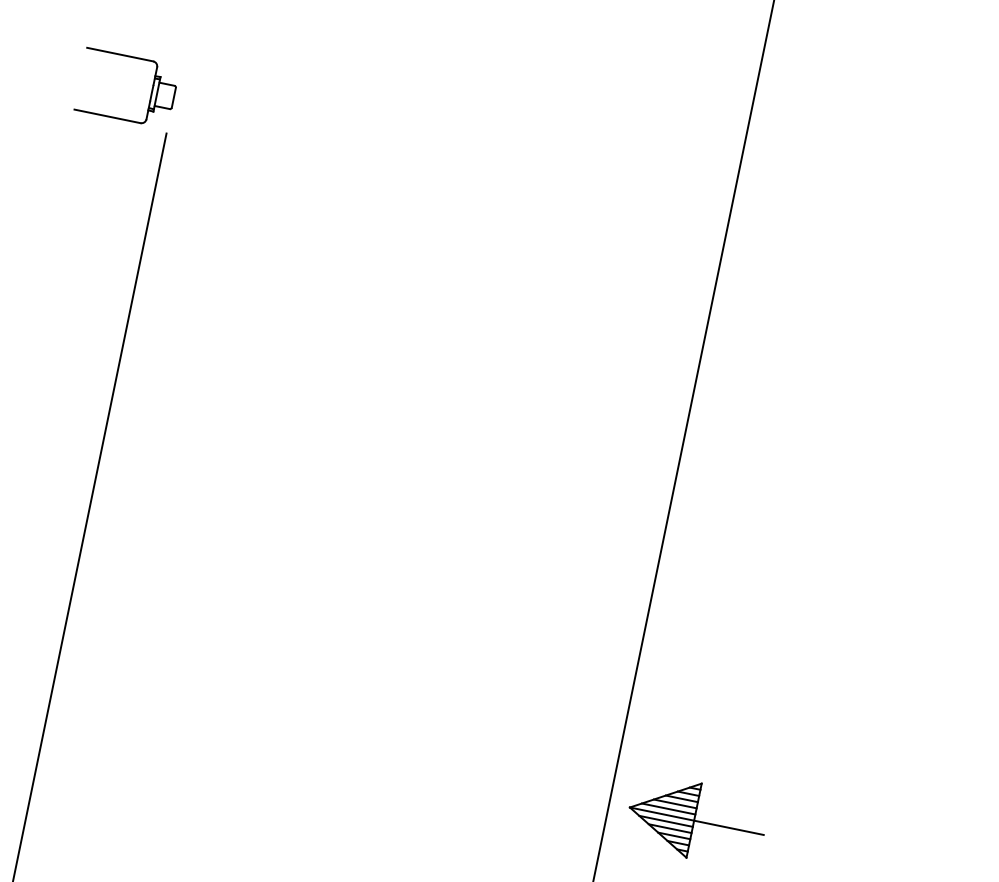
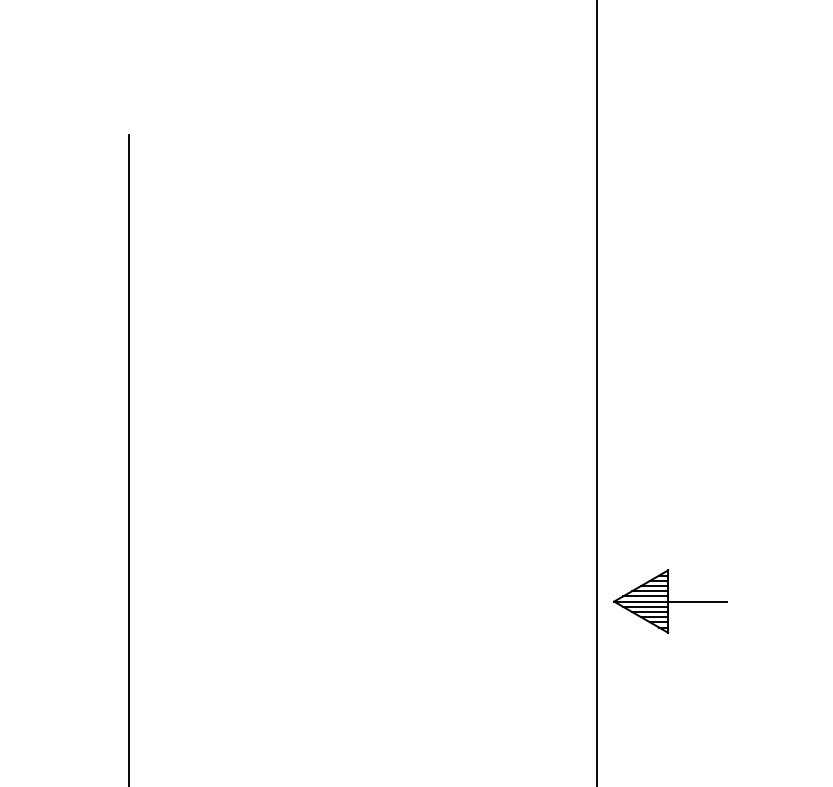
part: (150, 92) -> (109, 104), removed

